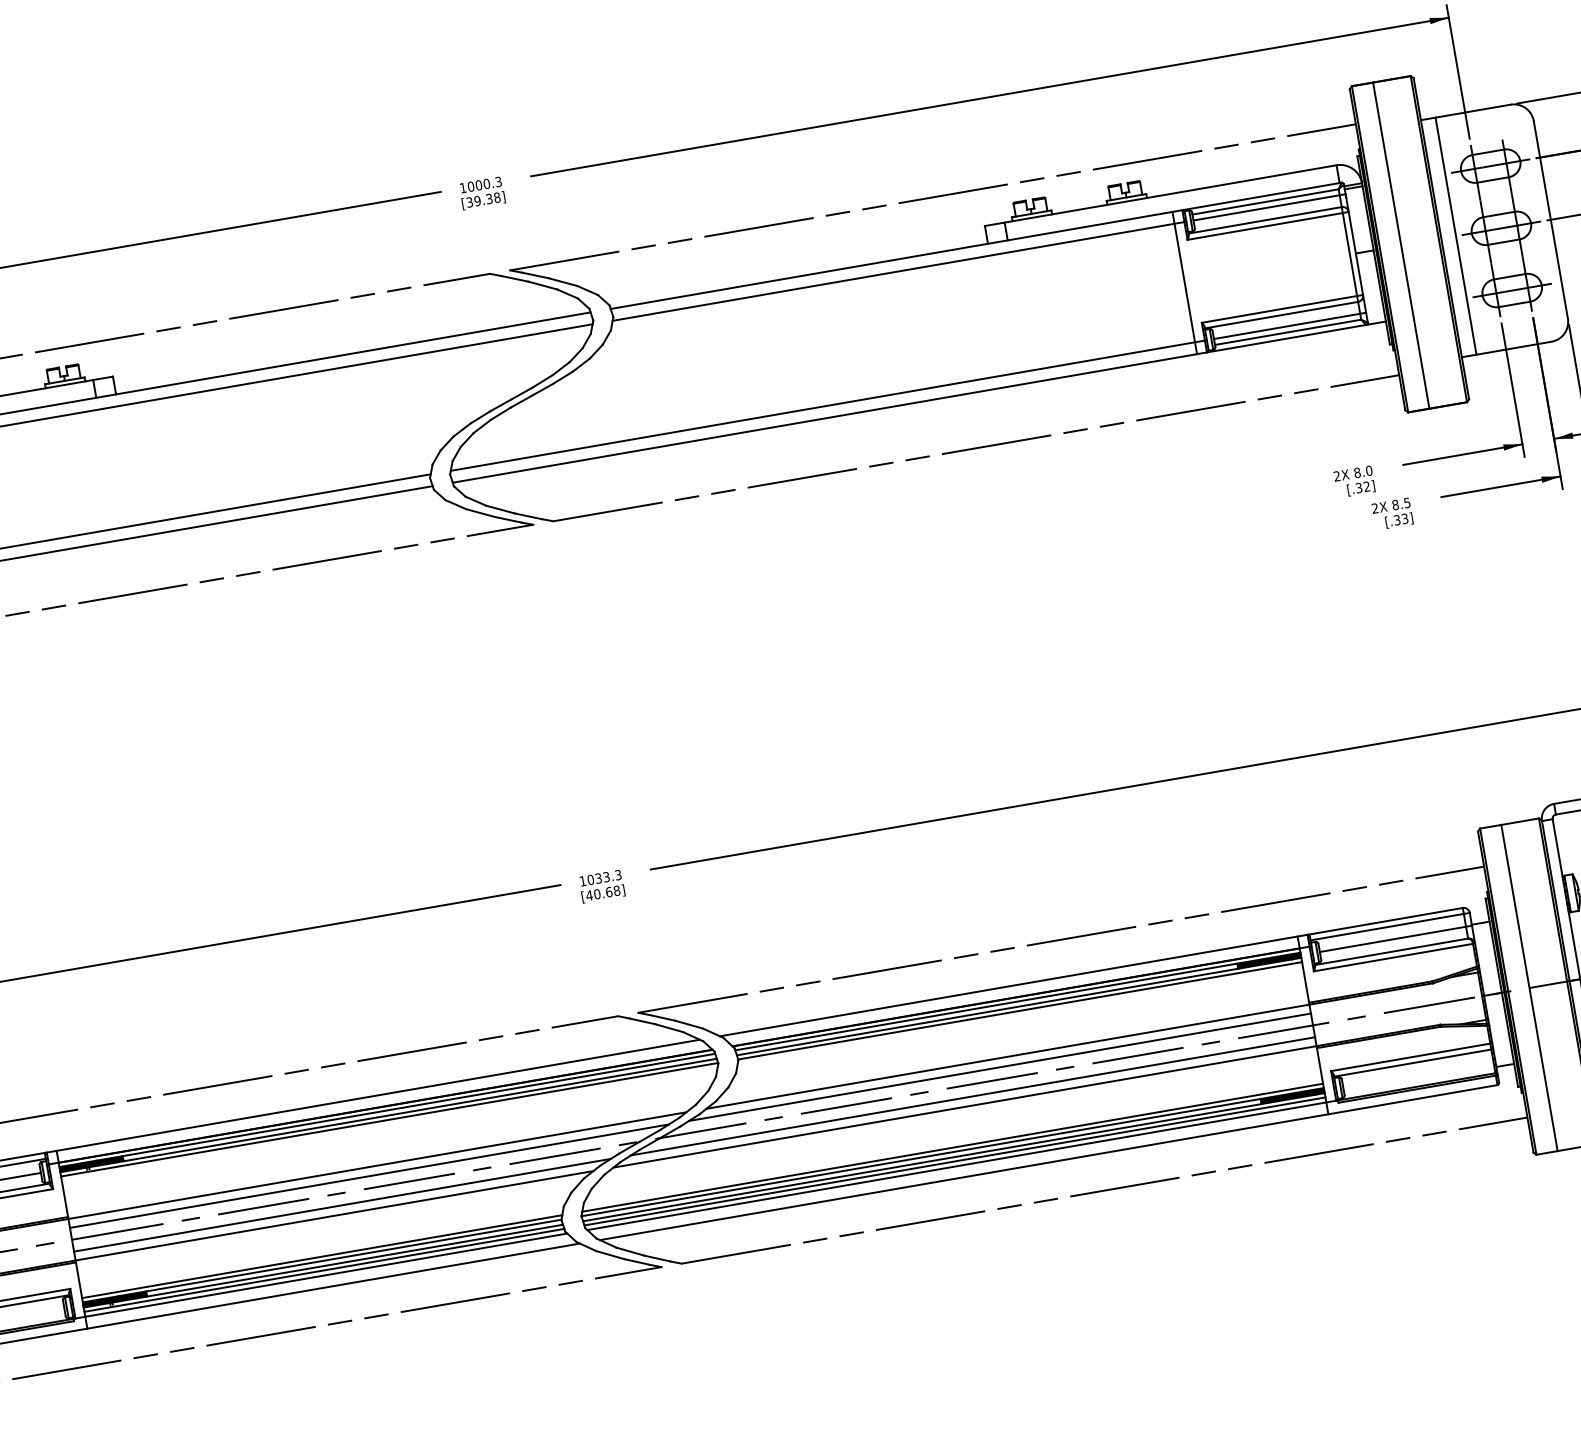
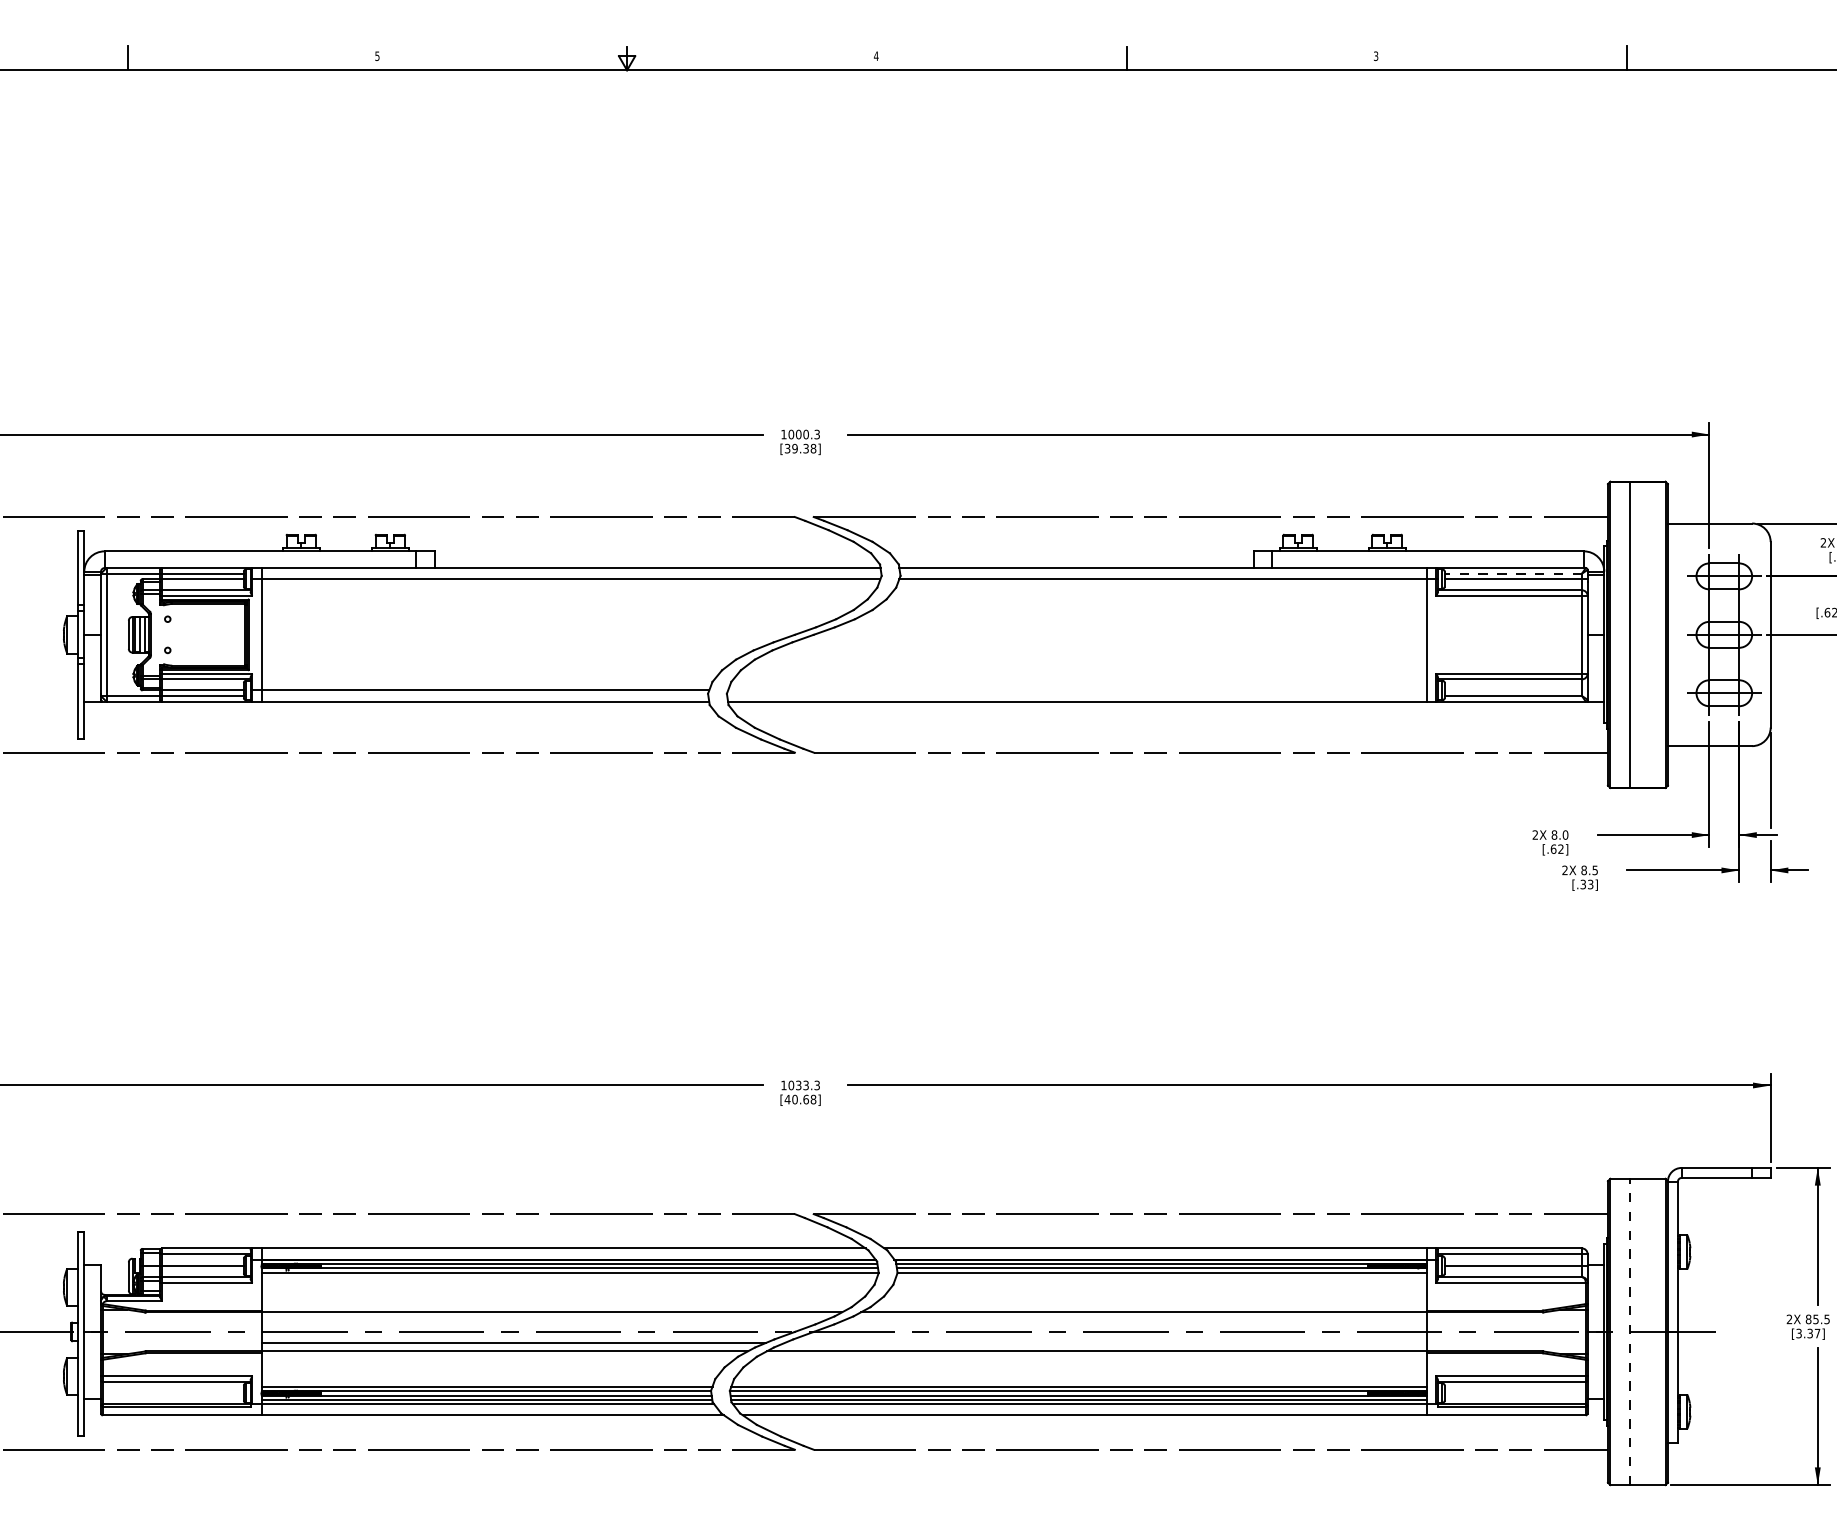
line: (1265, 201) -> (1513, 573), solid -> dashed
line: (1455, 235) -> (1681, 634), removed
line: (1289, 326) -> (1515, 690), removed
line: (829, 405) -> (1083, 690), removed
text: (1358, 487) -> (1553, 848), [.32] -> [.62]
line: (1529, 987) -> (1630, 1331), solid -> dashed
line: (999, 1067) -> (1134, 1320), removed
line: (972, 1096) -> (1105, 1343), removed
line: (369, 1175) -> (542, 1320), removed

